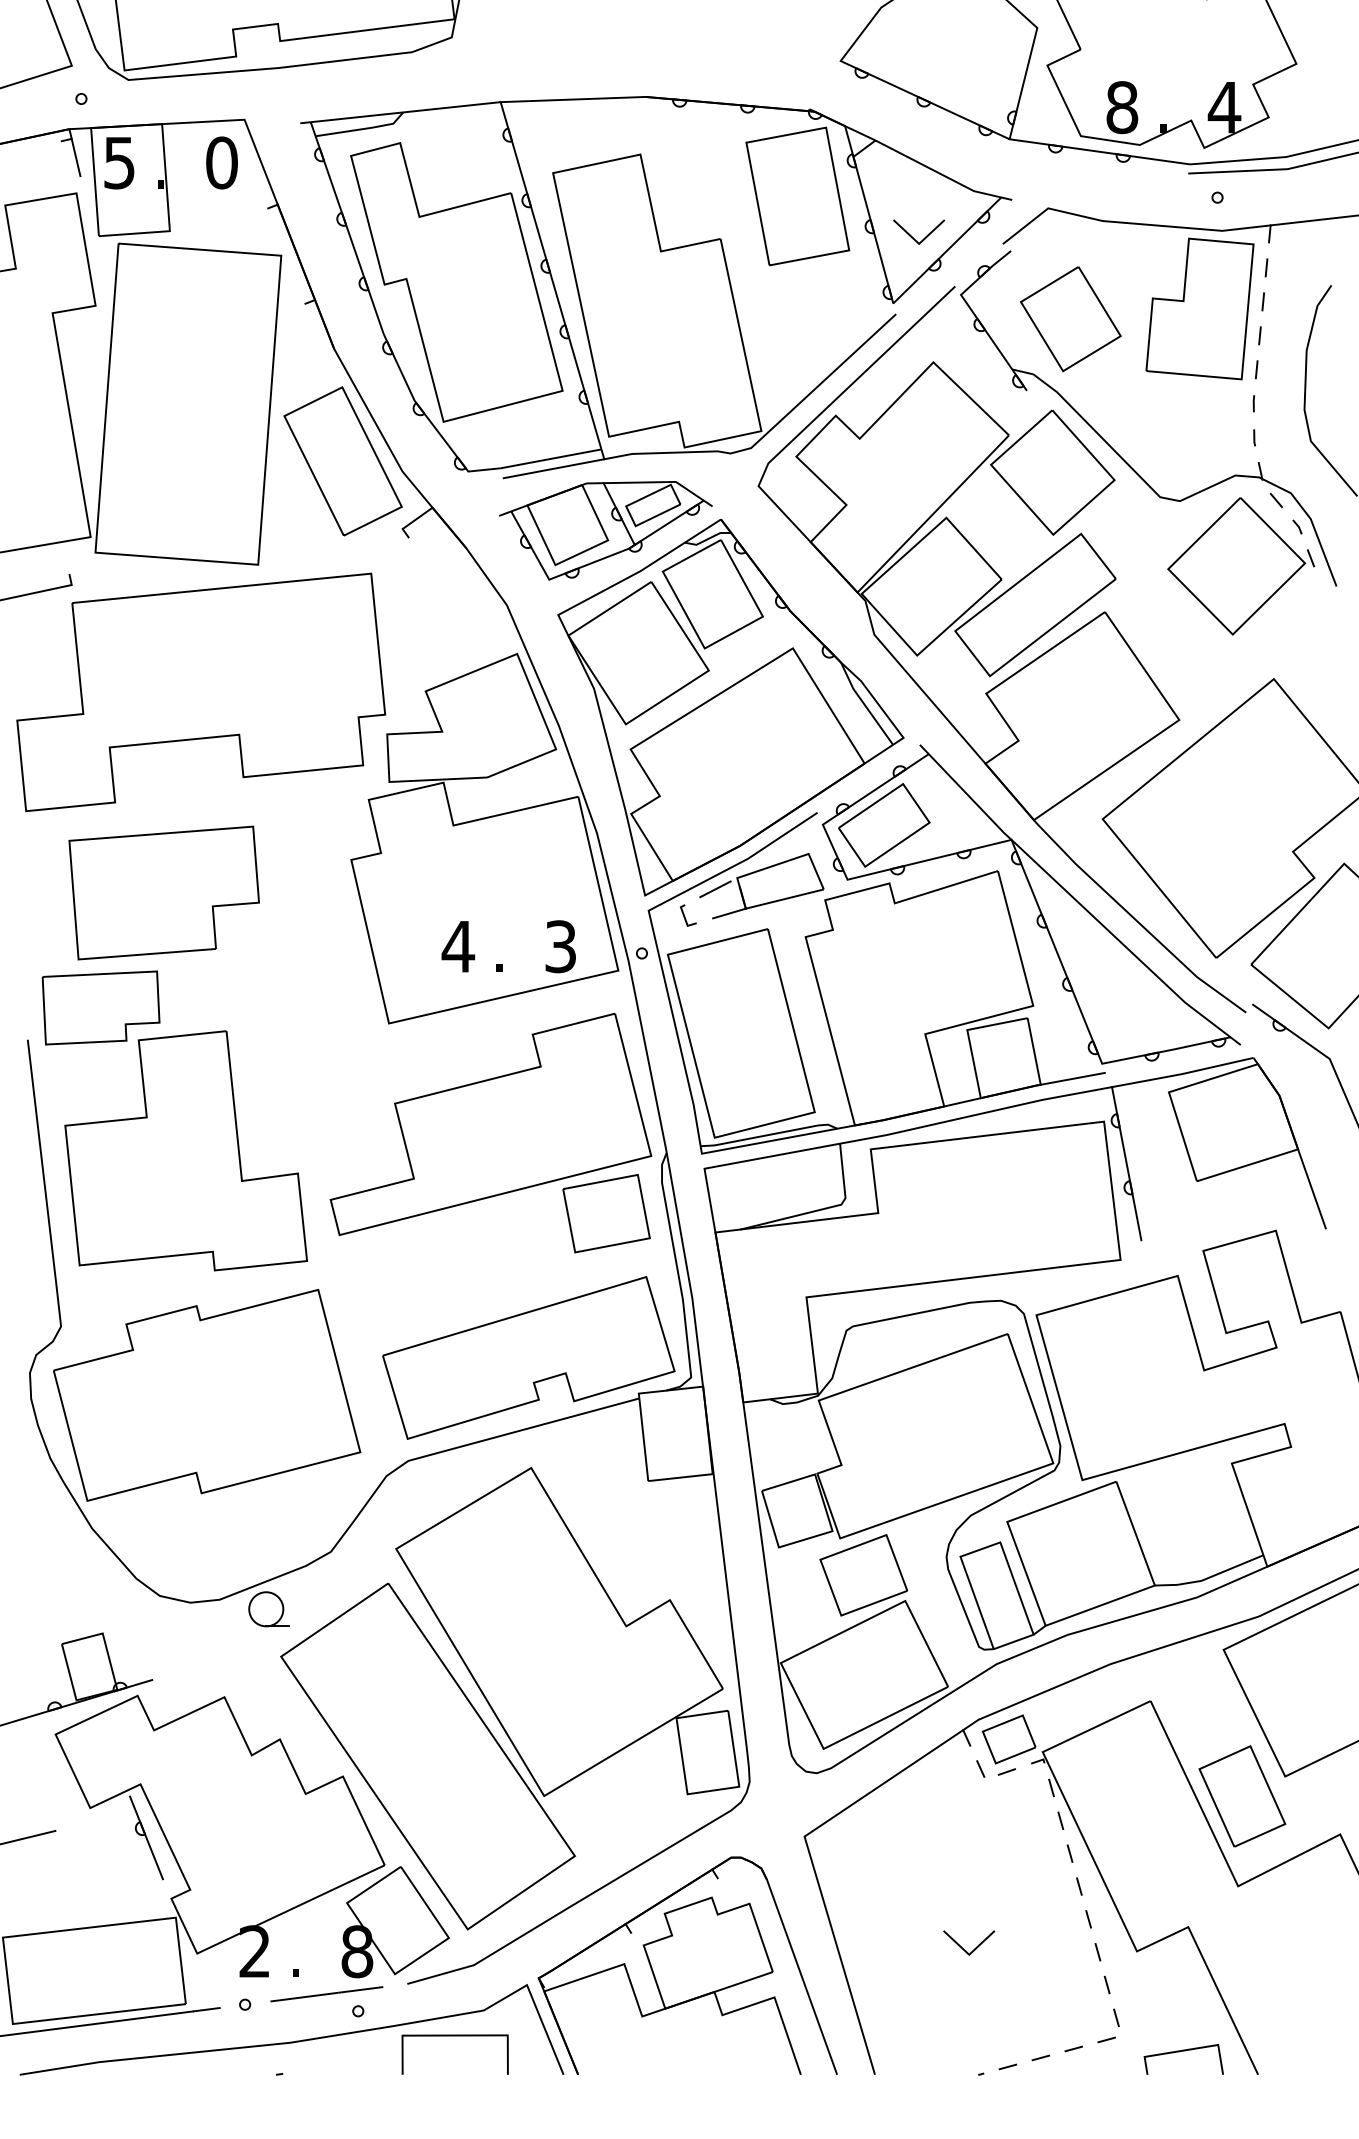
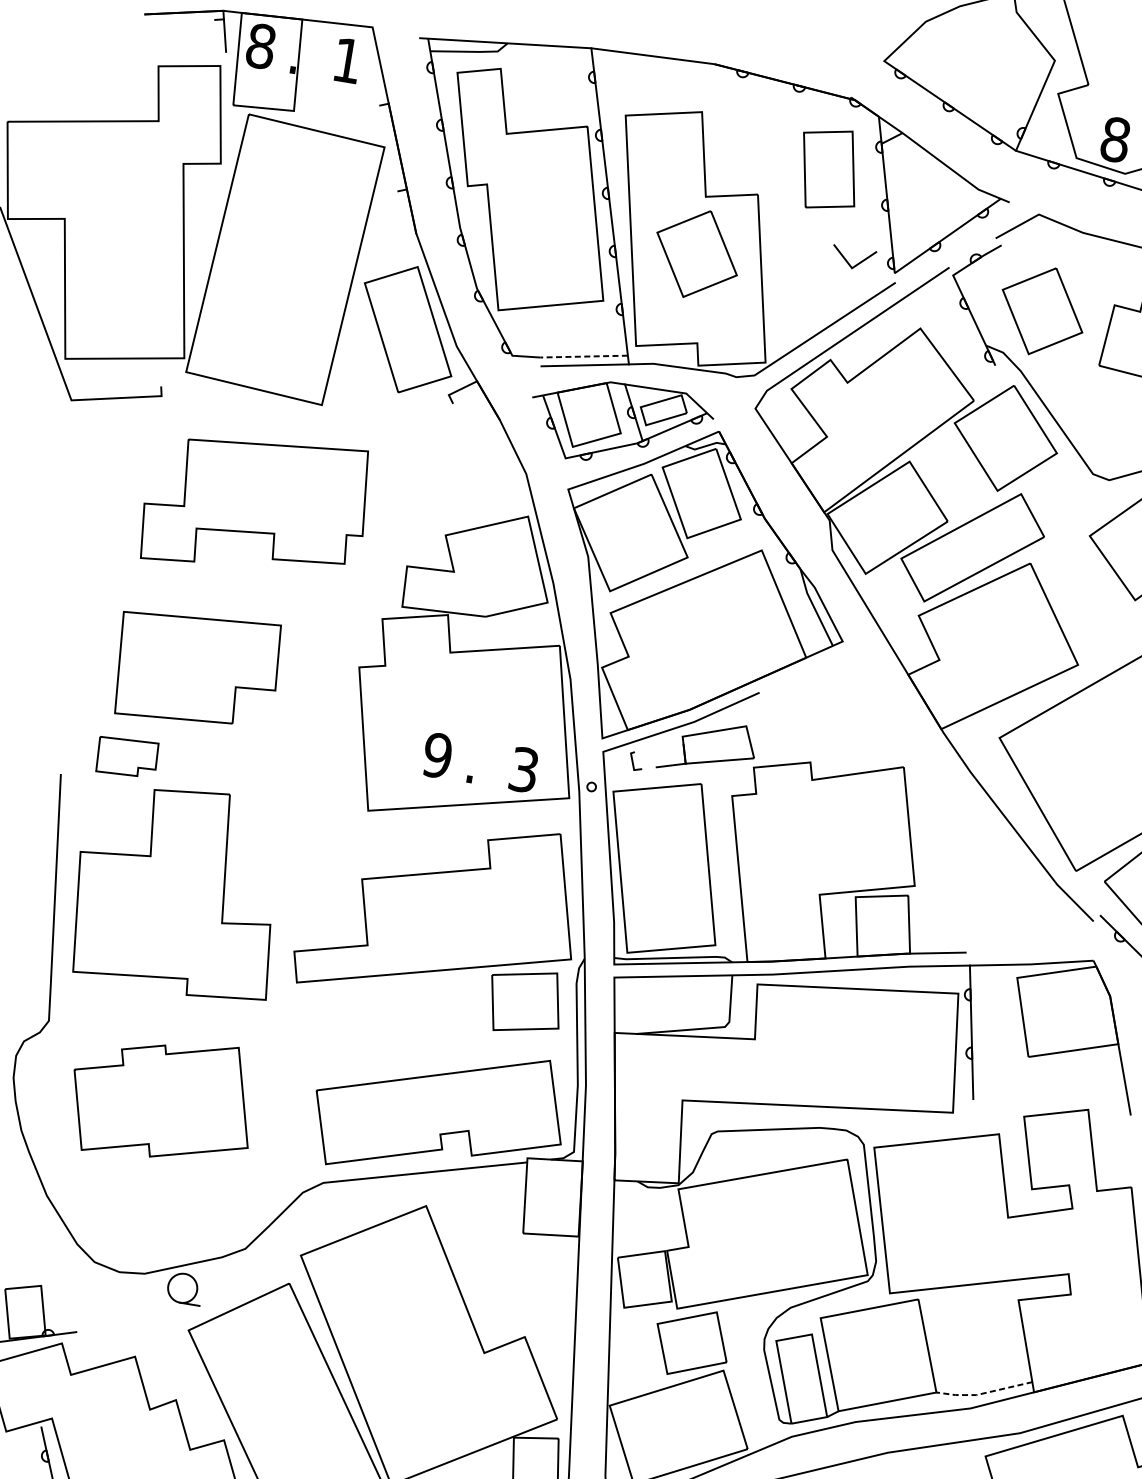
text: (119, 162) -> (261, 45), 5 -> 8
text: (221, 162) -> (347, 60), 0 -> 1
part: (797, 196) -> (828, 169), size x0.7
line: (925, 236) -> (858, 262), moved
part: (661, 319) -> (696, 254), added
line: (550, 458) -> (583, 356), solid -> dashed
part: (201, 692) -> (256, 505), size x0.7
line: (715, 889) -> (662, 743), removed
part: (1031, 904) -> (927, 800), removed
text: (458, 946) -> (437, 755), 4 -> 9
part: (100, 1007) -> (126, 756), size x0.6
part: (207, 1394) -> (163, 1098), size x0.7
line: (1209, 1577) -> (983, 1393), solid -> dashed

